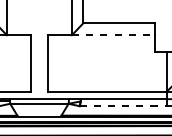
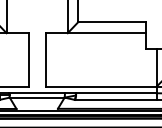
line: (113, 35) -> (106, 33), dashed -> solid
line: (123, 106) -> (116, 100), dashed -> solid

